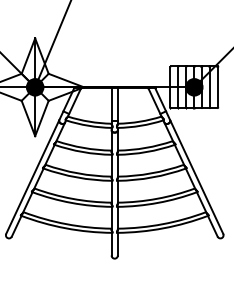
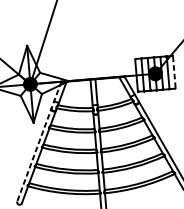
line: (218, 87) -> (174, 72), solid -> dashed
line: (40, 160) -> (39, 141), solid -> dashed

